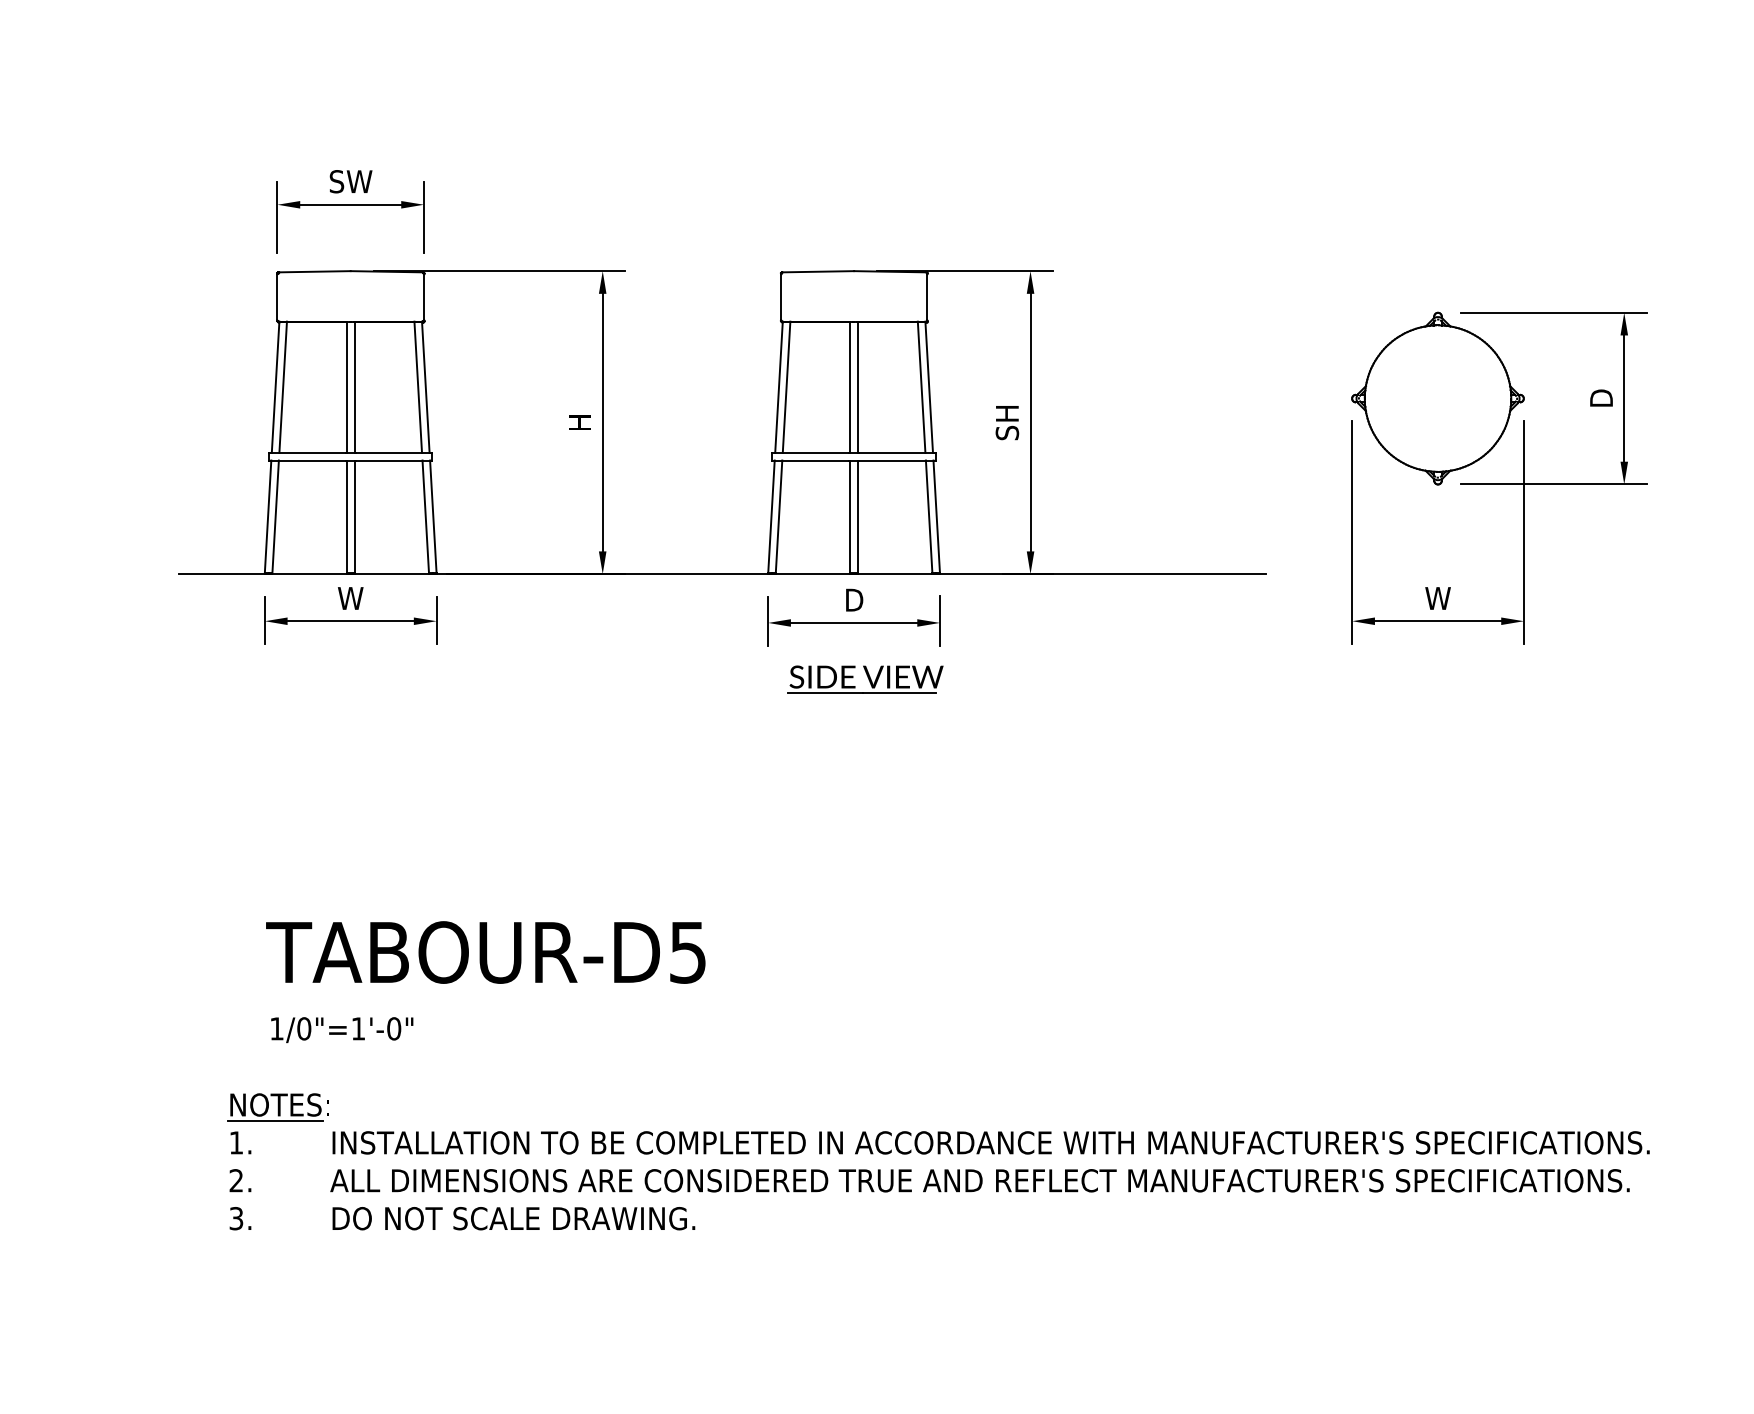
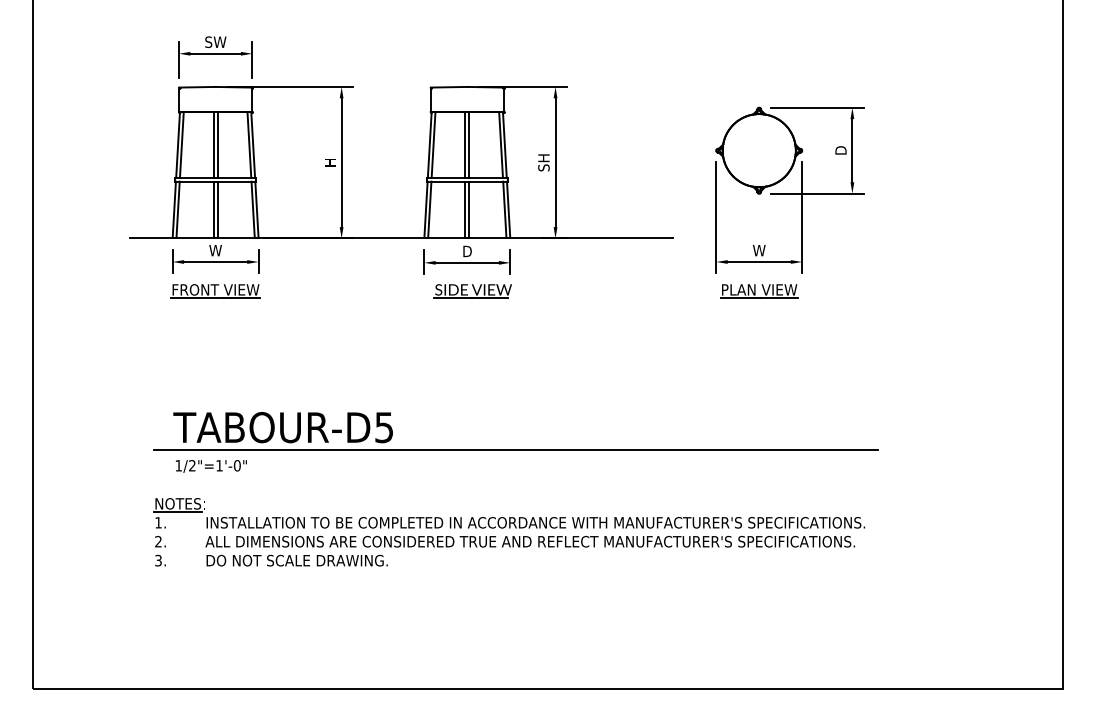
part: (350, 680) -> (215, 291), added
part: (1438, 680) -> (759, 291), added
line: (952, 996) -> (516, 449), added
text: (304, 1028) -> (192, 465), 1/0"=1'-0" -> 1/2"=1'-0"

